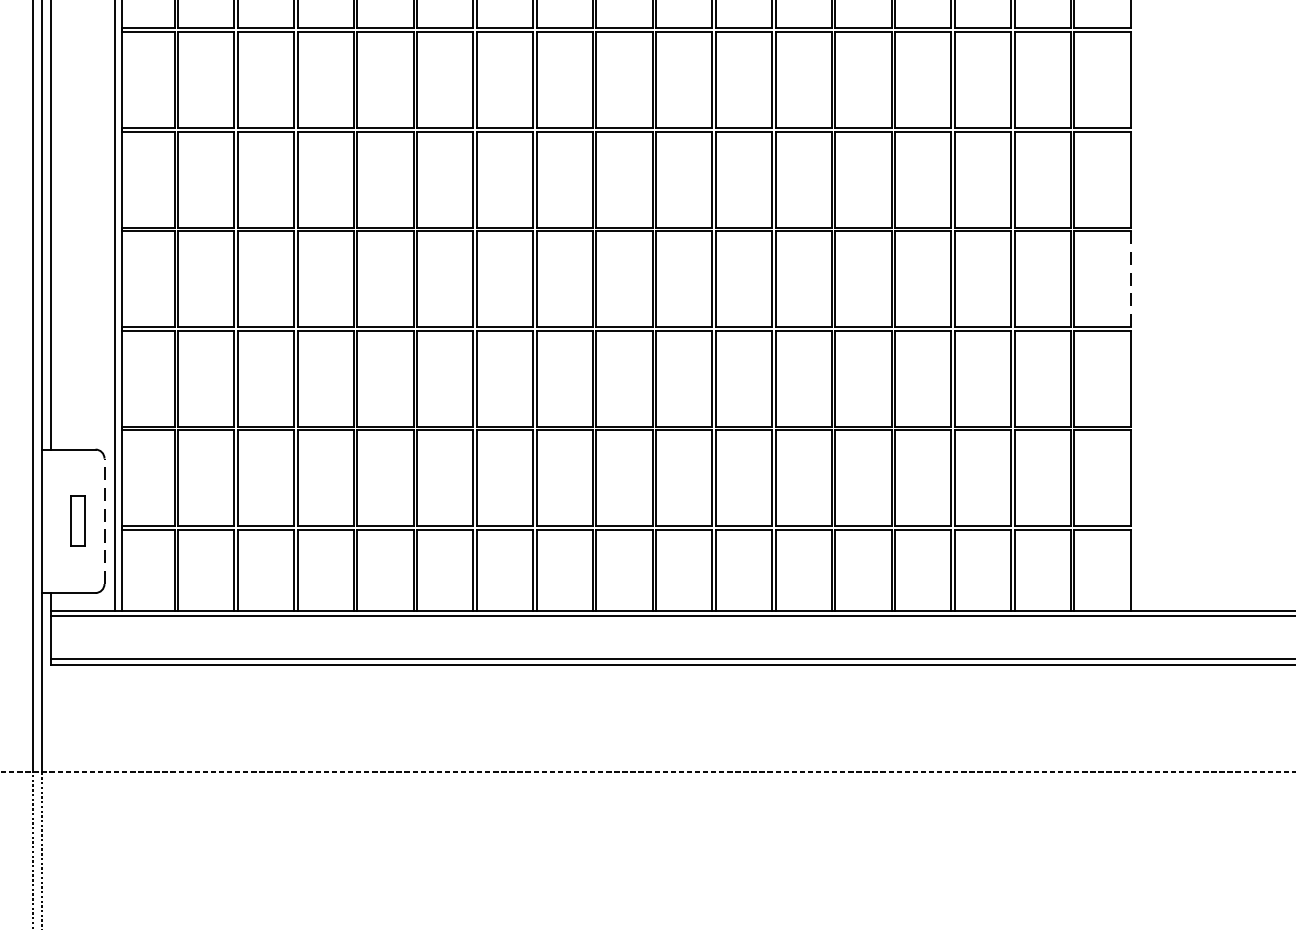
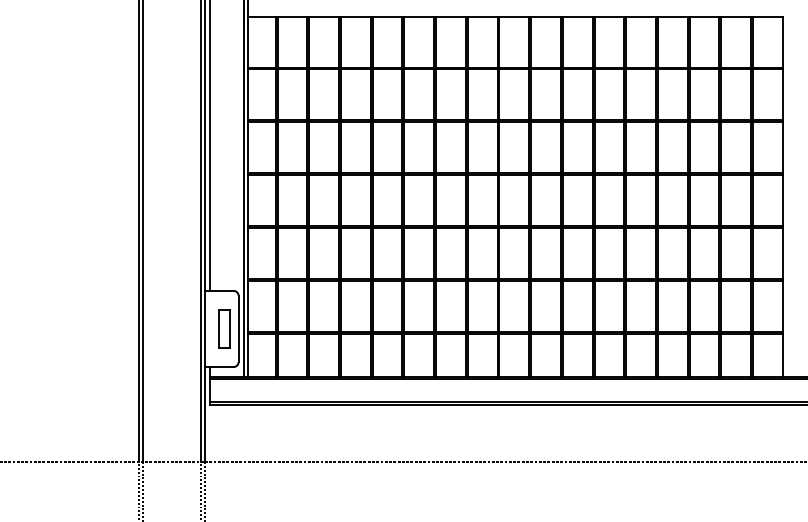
line: (1130, 279) -> (782, 200), dashed -> solid
part: (77, 520) -> (224, 328), size x1.43
line: (104, 520) -> (238, 328), dashed -> solid

